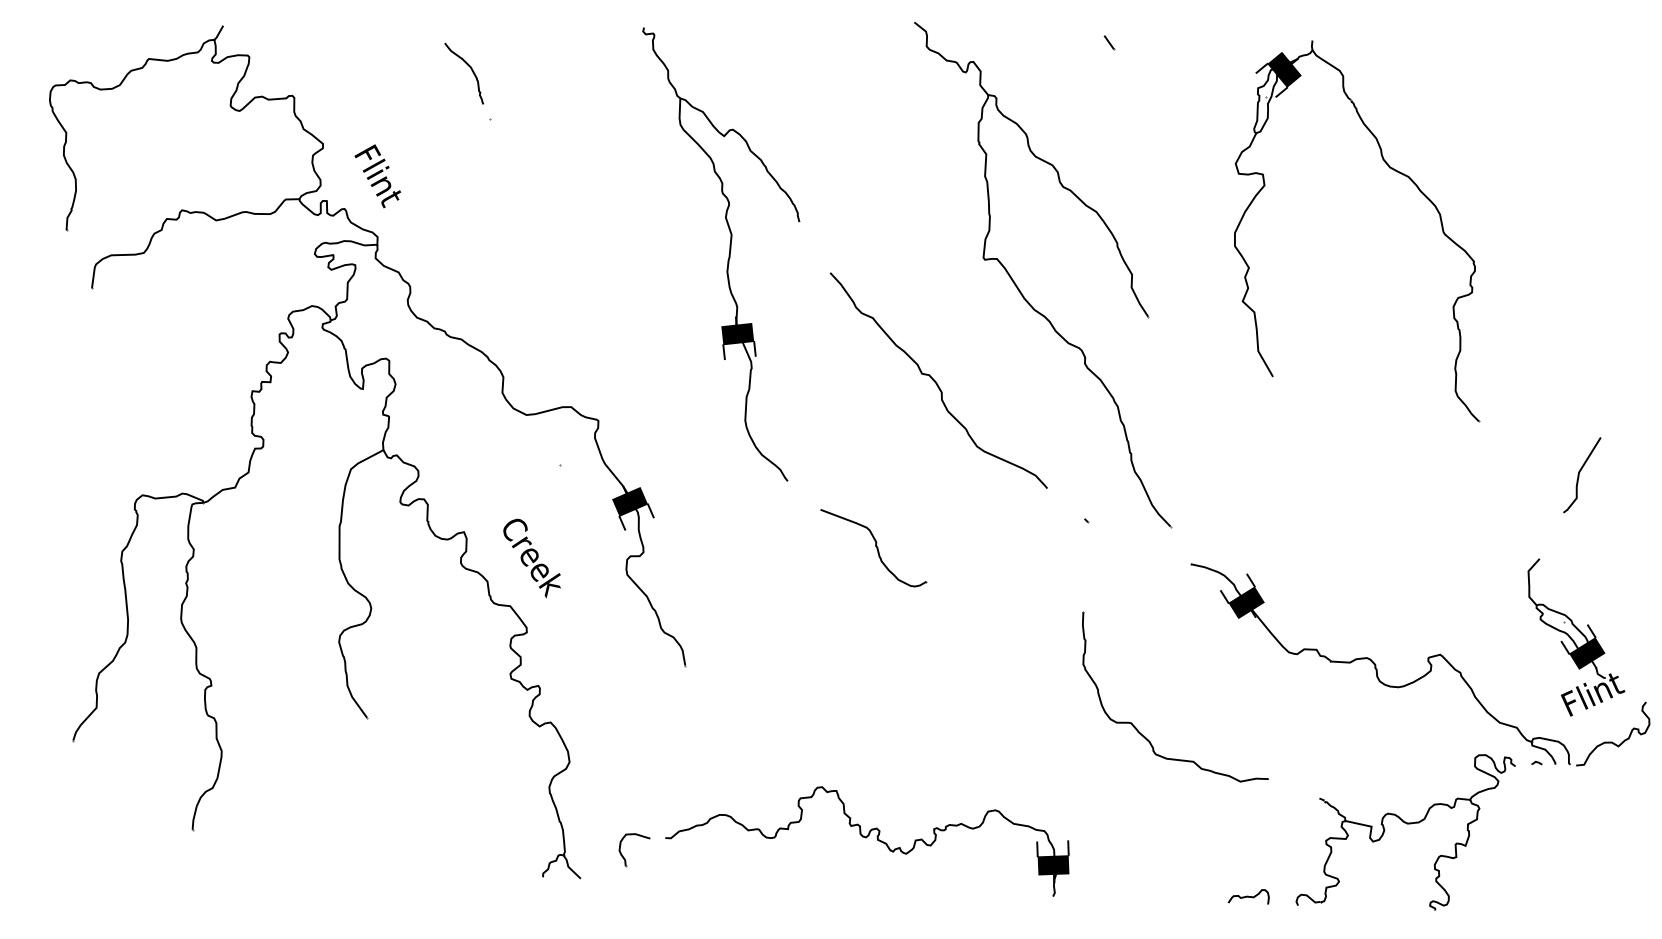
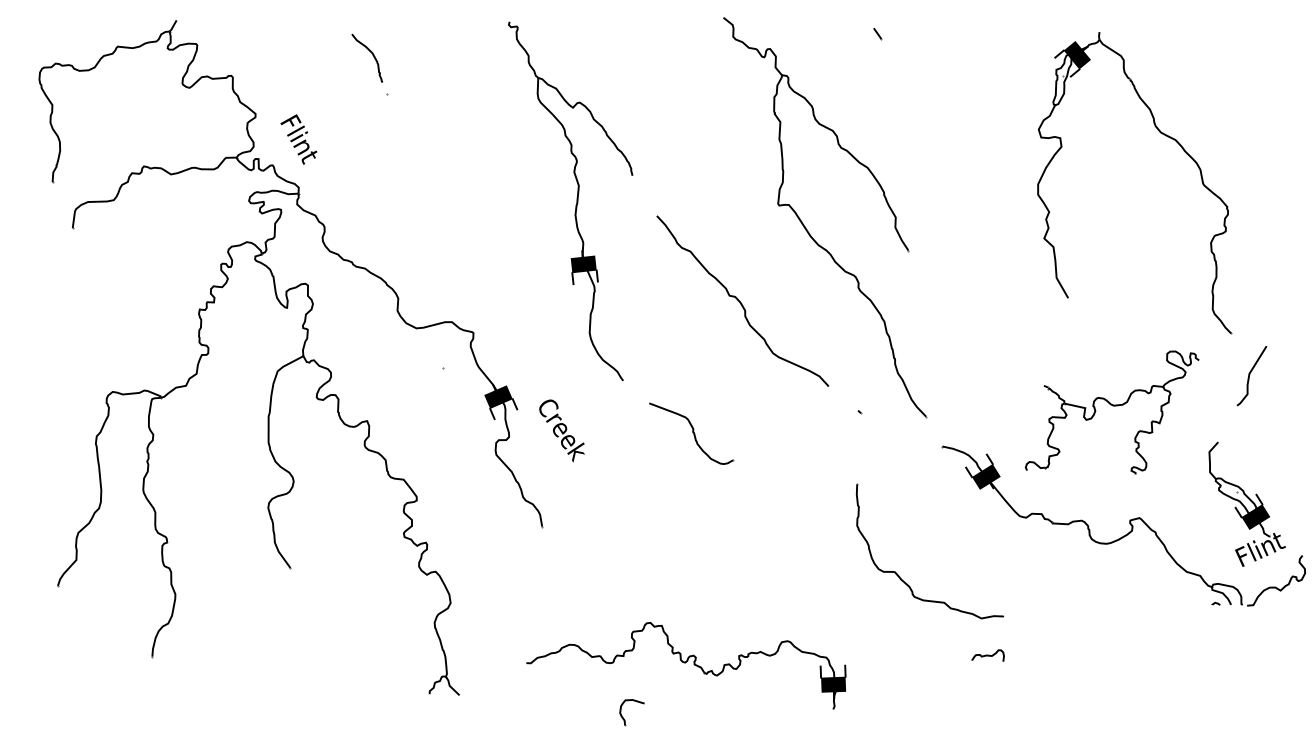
part: (1389, 168) -> (1160, 133), moved
text: (531, 557) -> (561, 430), moved
part: (1406, 824) -> (1112, 406), moved
part: (625, 857) -> (624, 718), moved
curve: (1248, 896) -> (987, 655), moved

